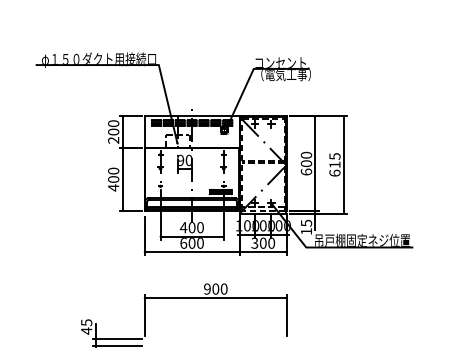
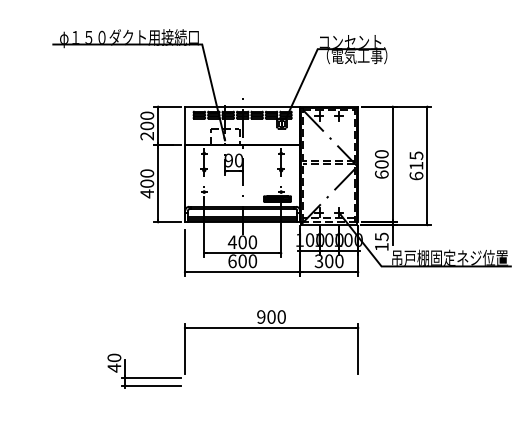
text: (86, 322) -> (114, 357), 45 -> 40

